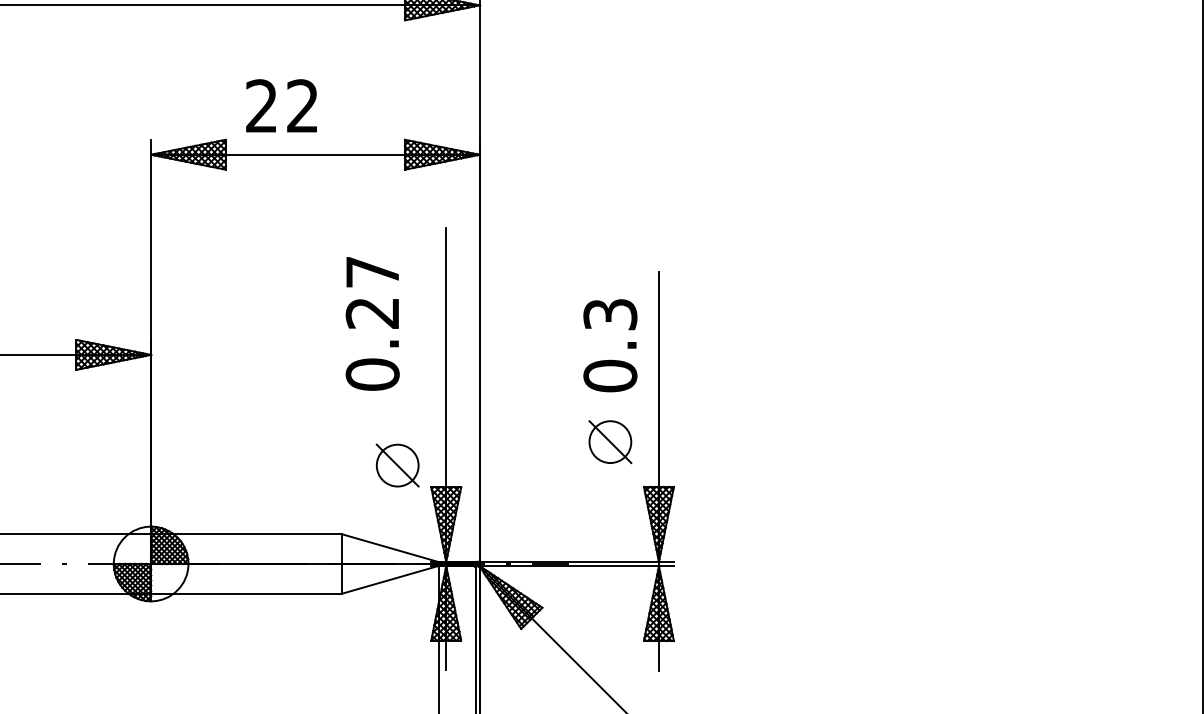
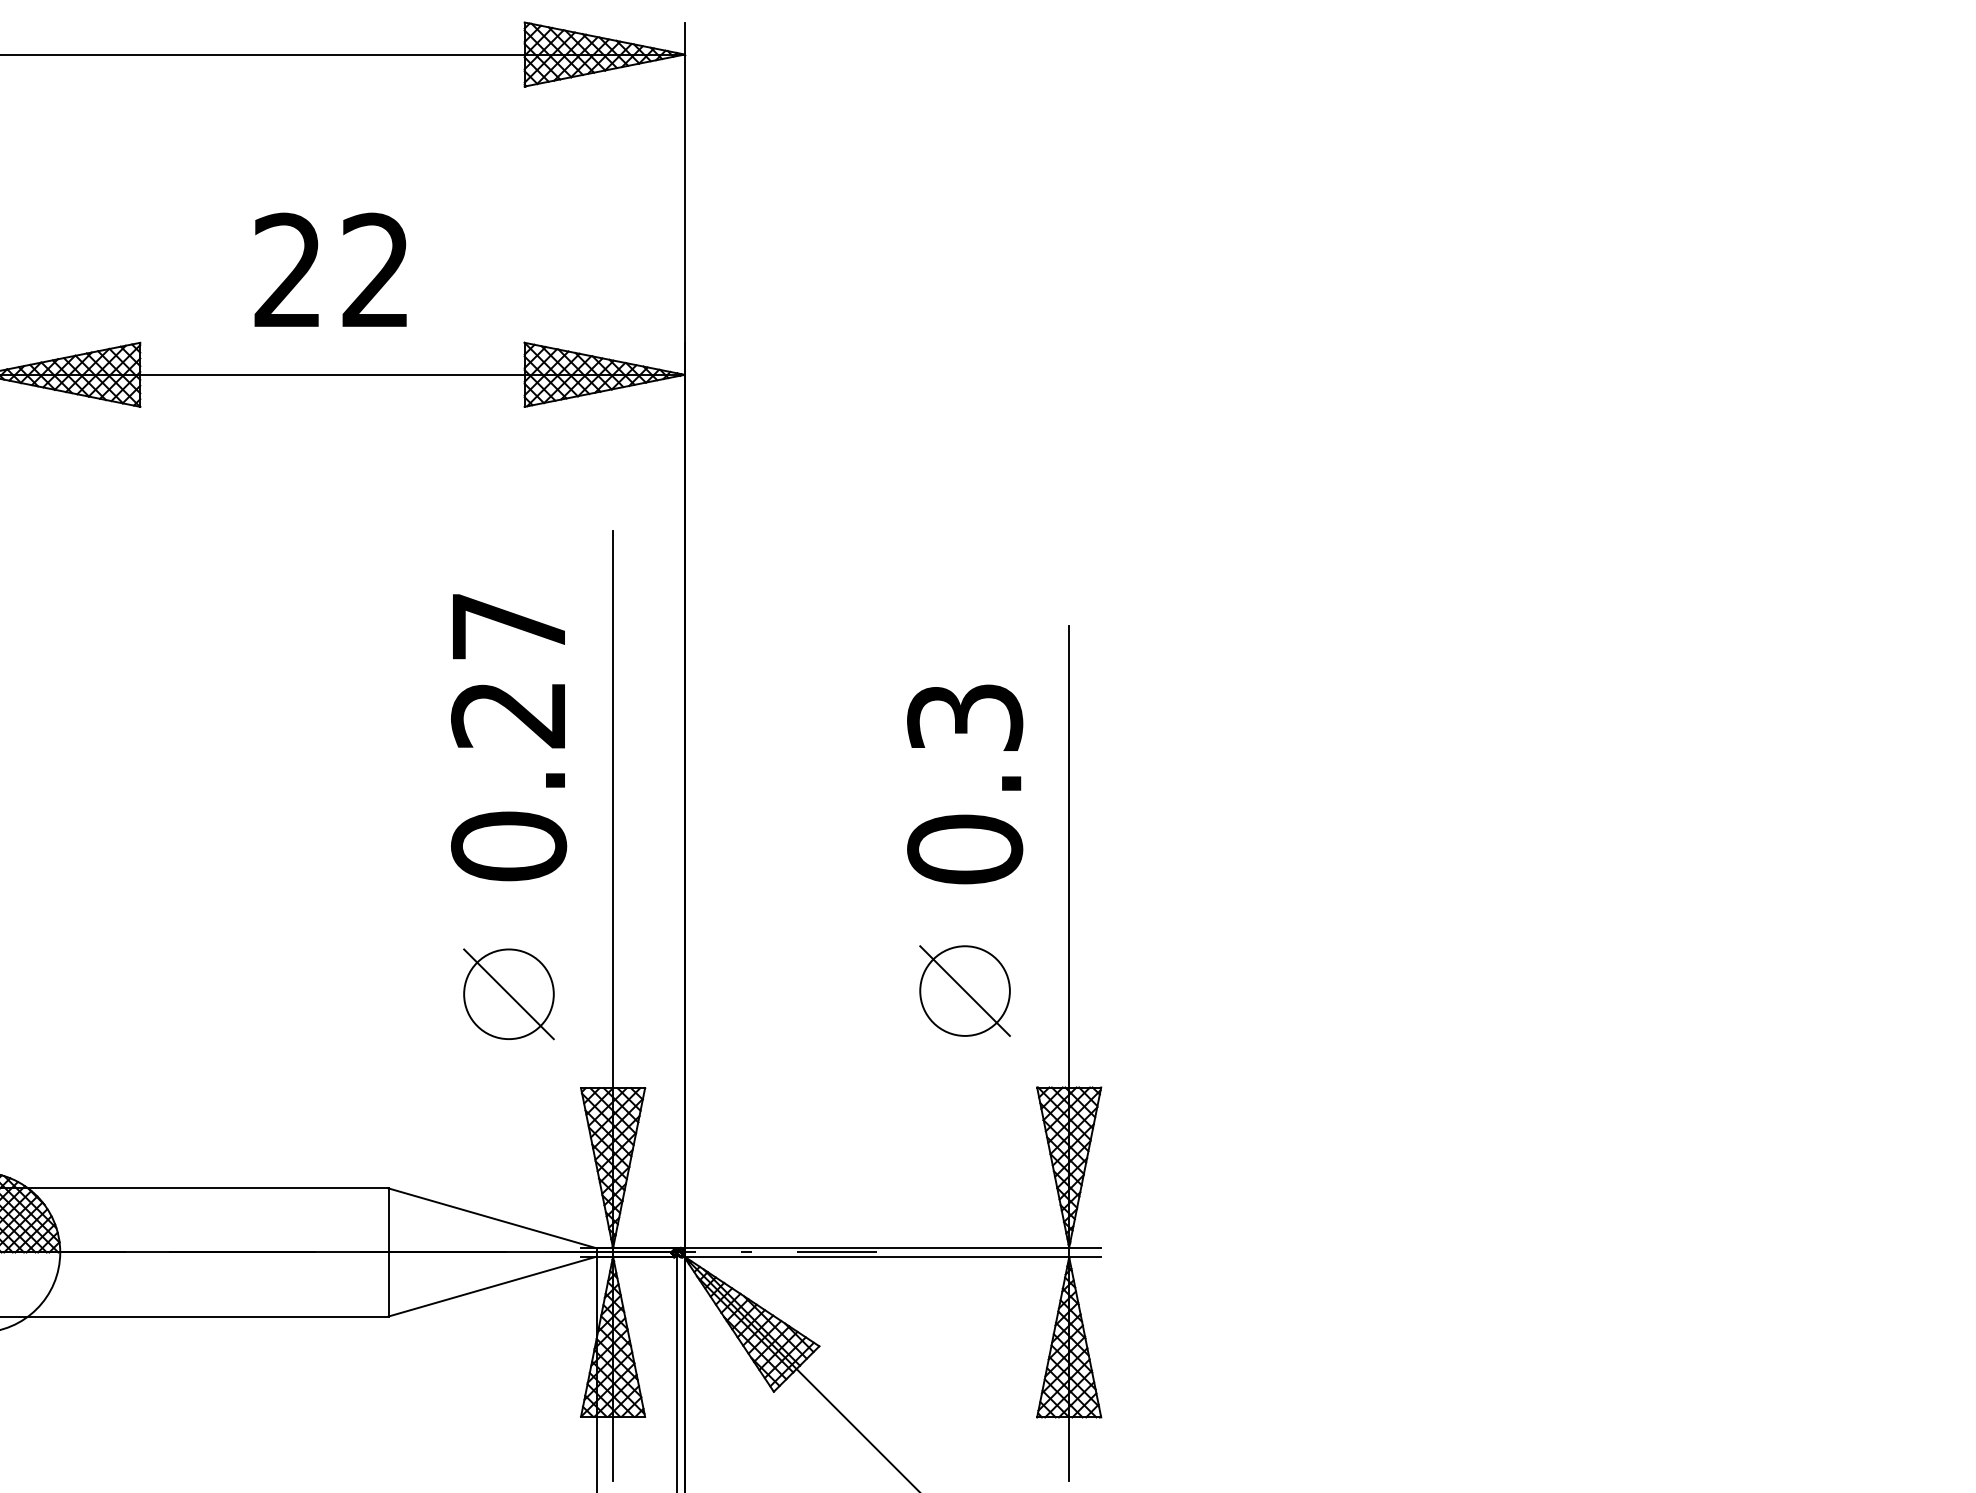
text: (281, 105) -> (330, 269), moved
text: (372, 323) -> (508, 736), moved
part: (397, 465) -> (508, 994), moved

